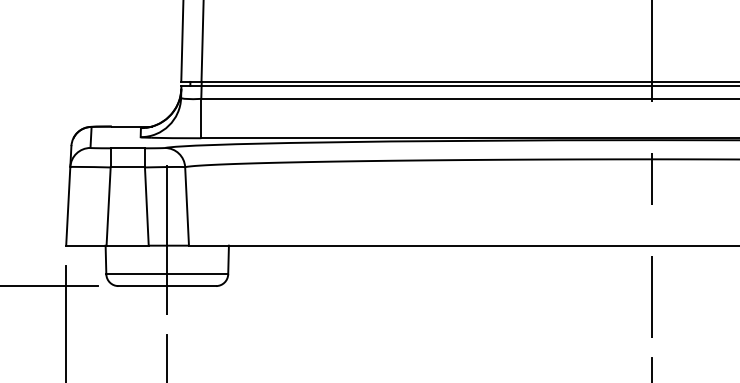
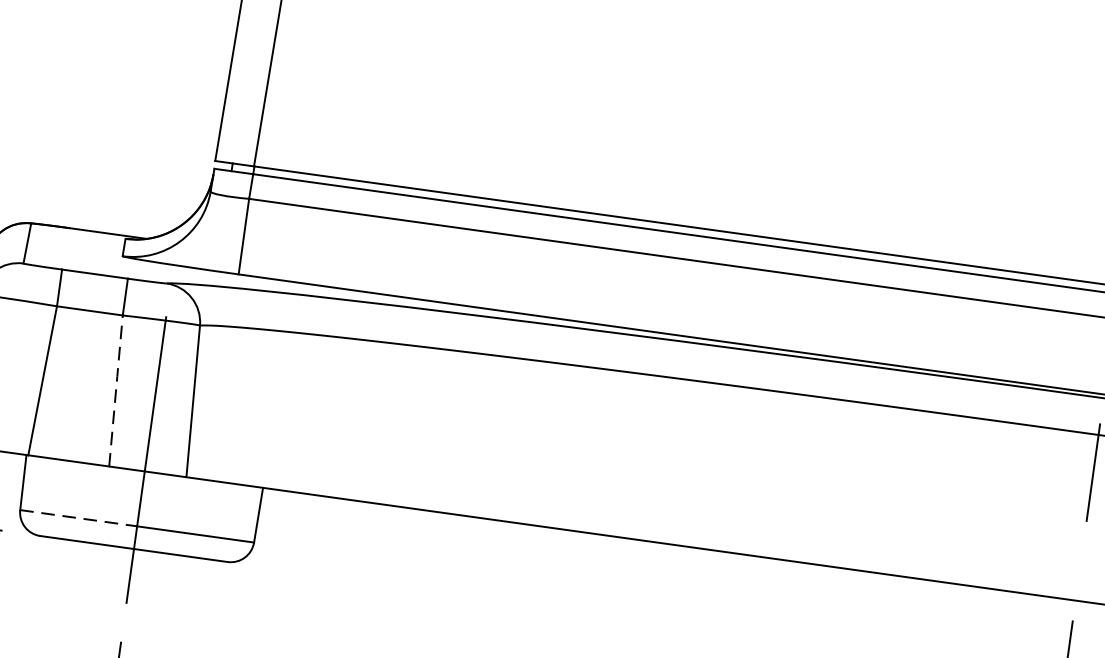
line: (146, 206) -> (115, 390), solid -> dashed
line: (137, 274) -> (79, 518), solid -> dashed

